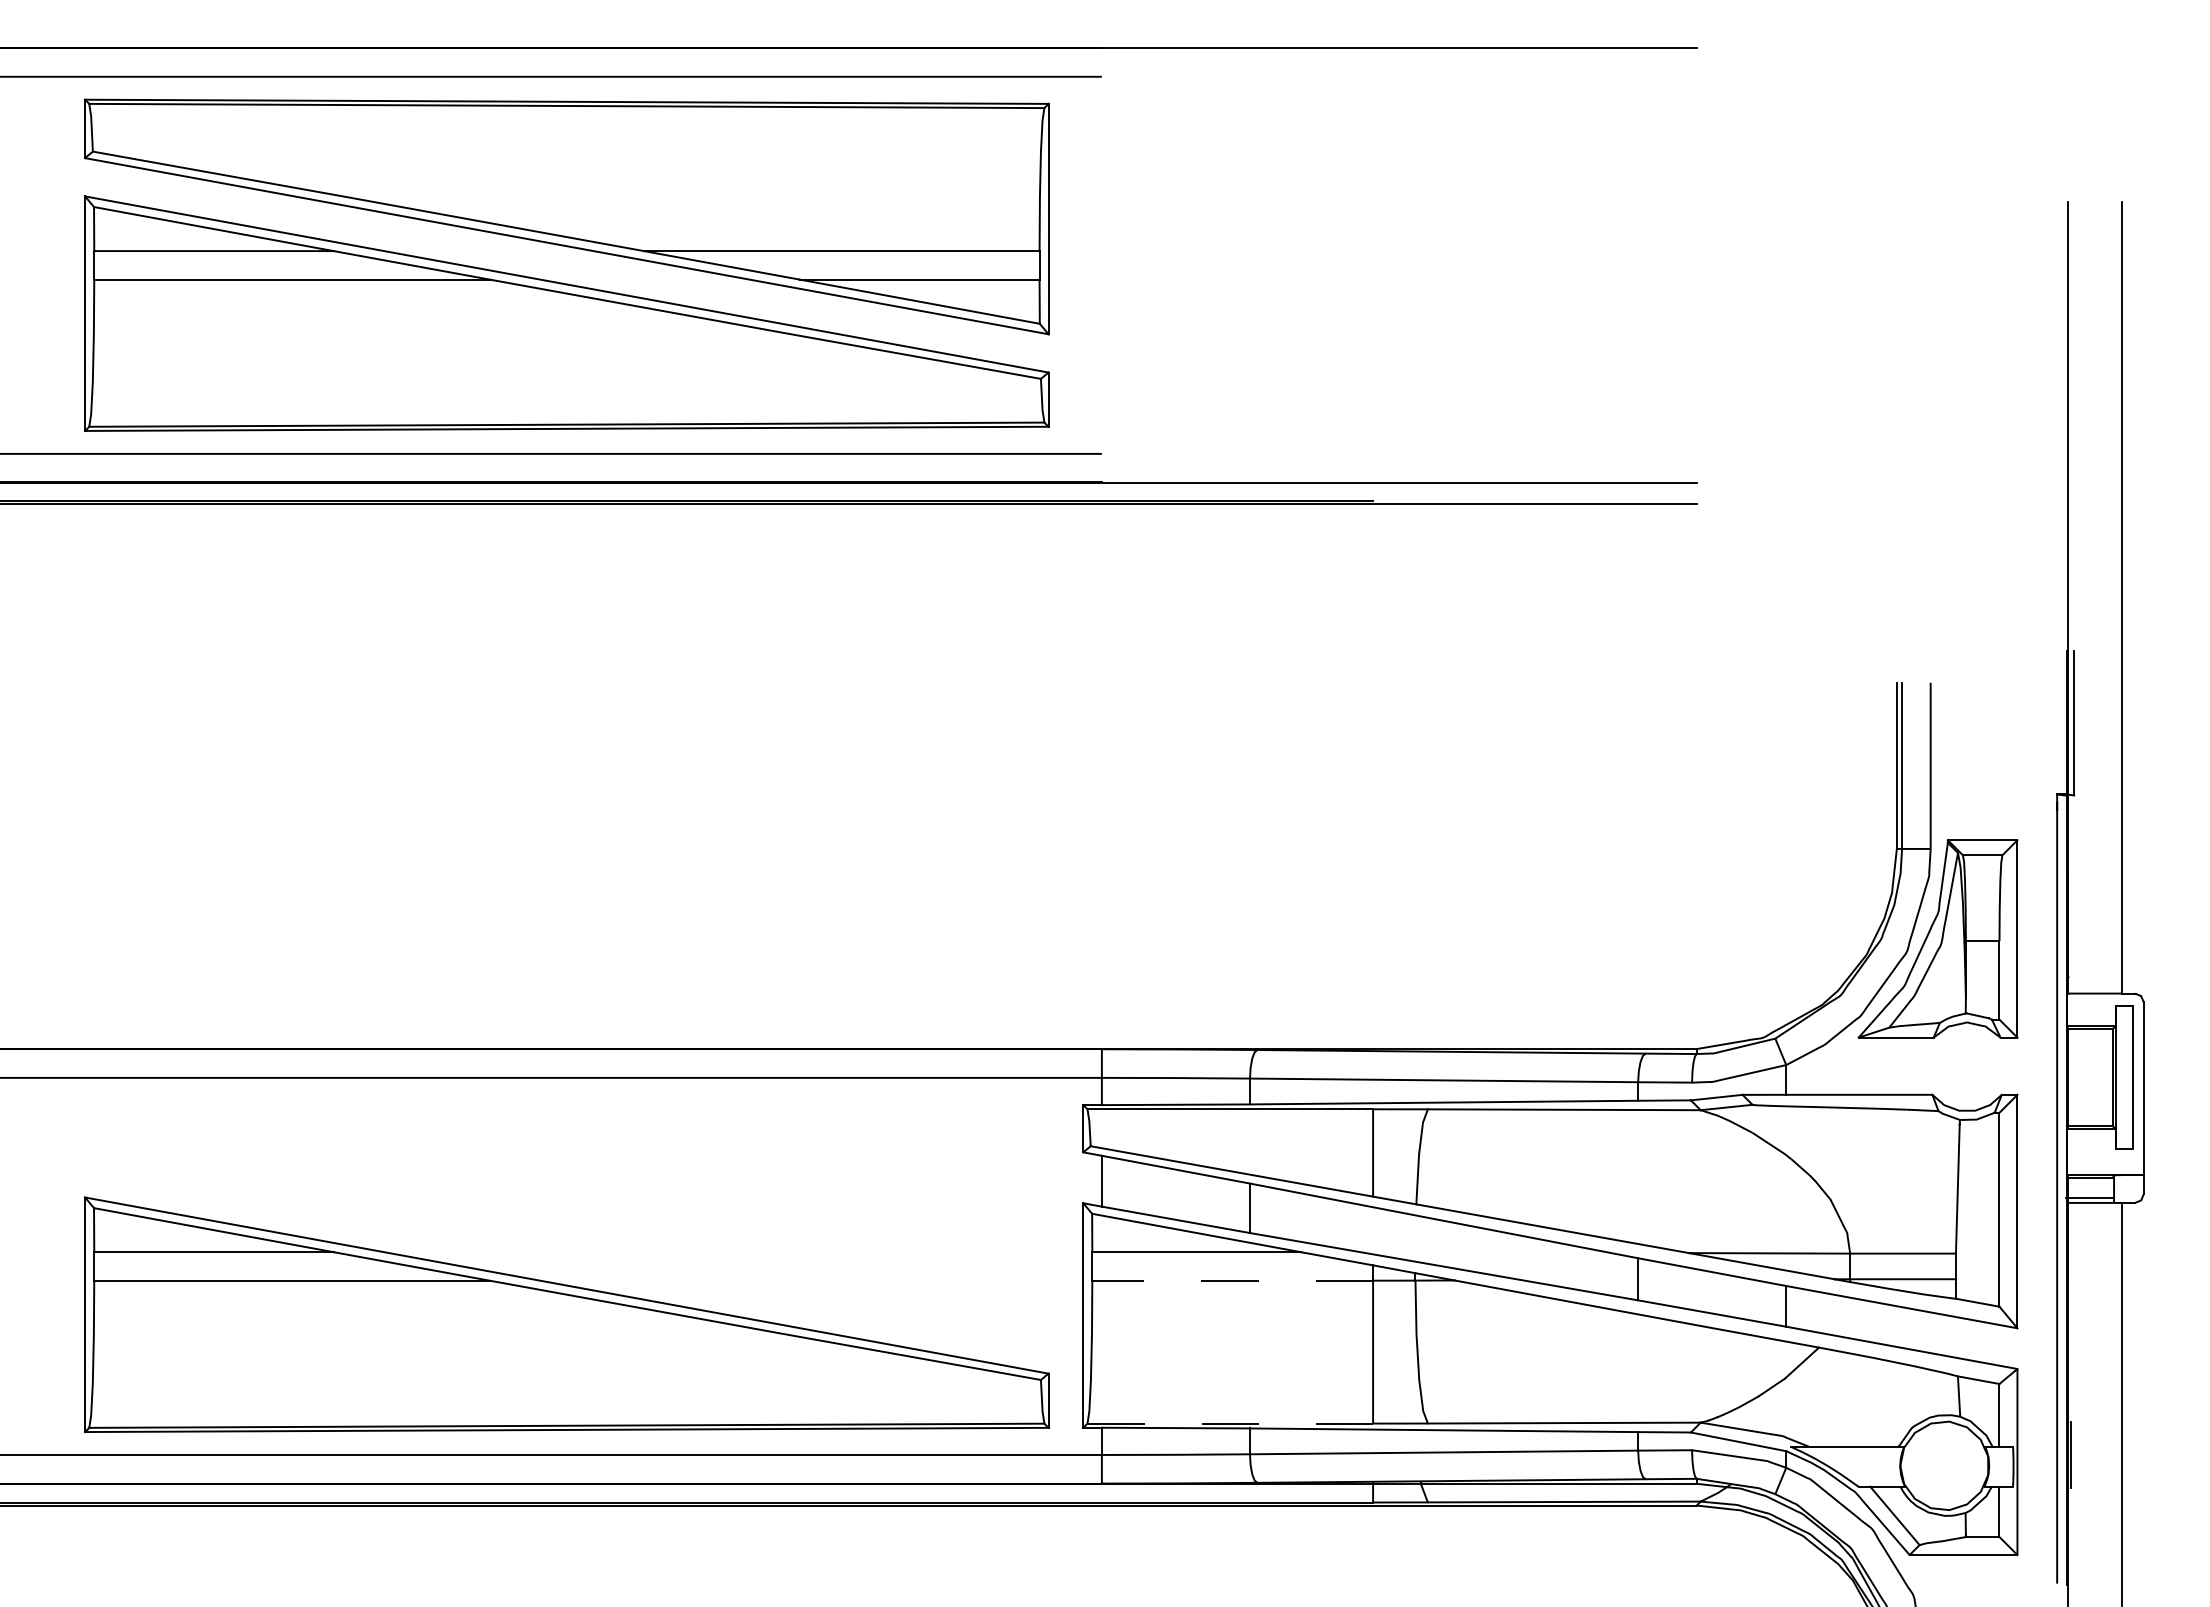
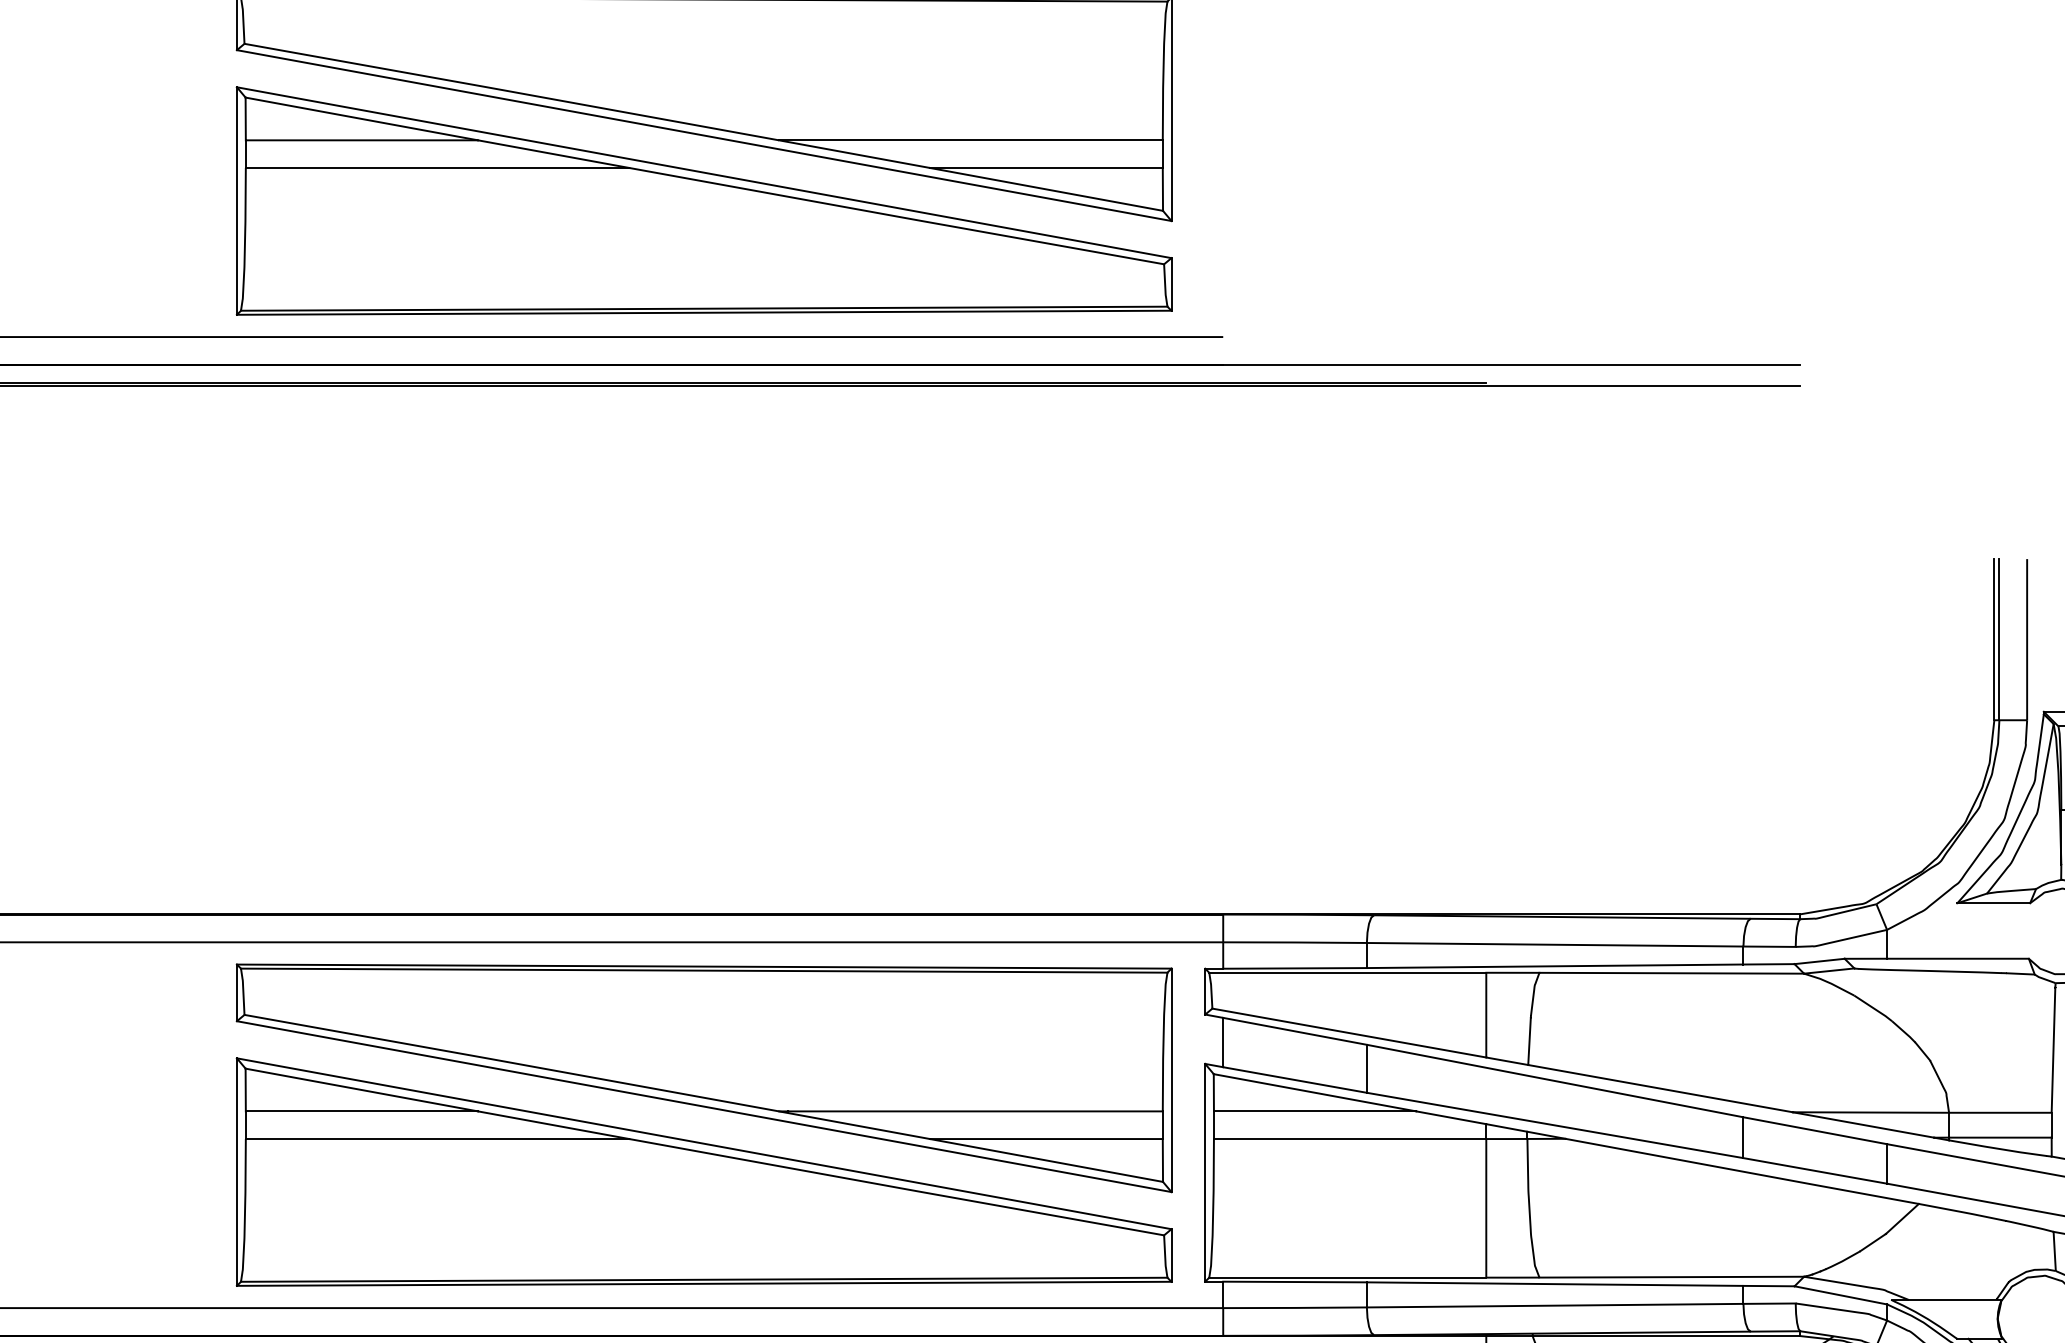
part: (566, 1217) -> (703, 1077), added
line: (1232, 1280) -> (1349, 1138), dashed -> solid
line: (1230, 1423) -> (1347, 1277), dashed -> solid

